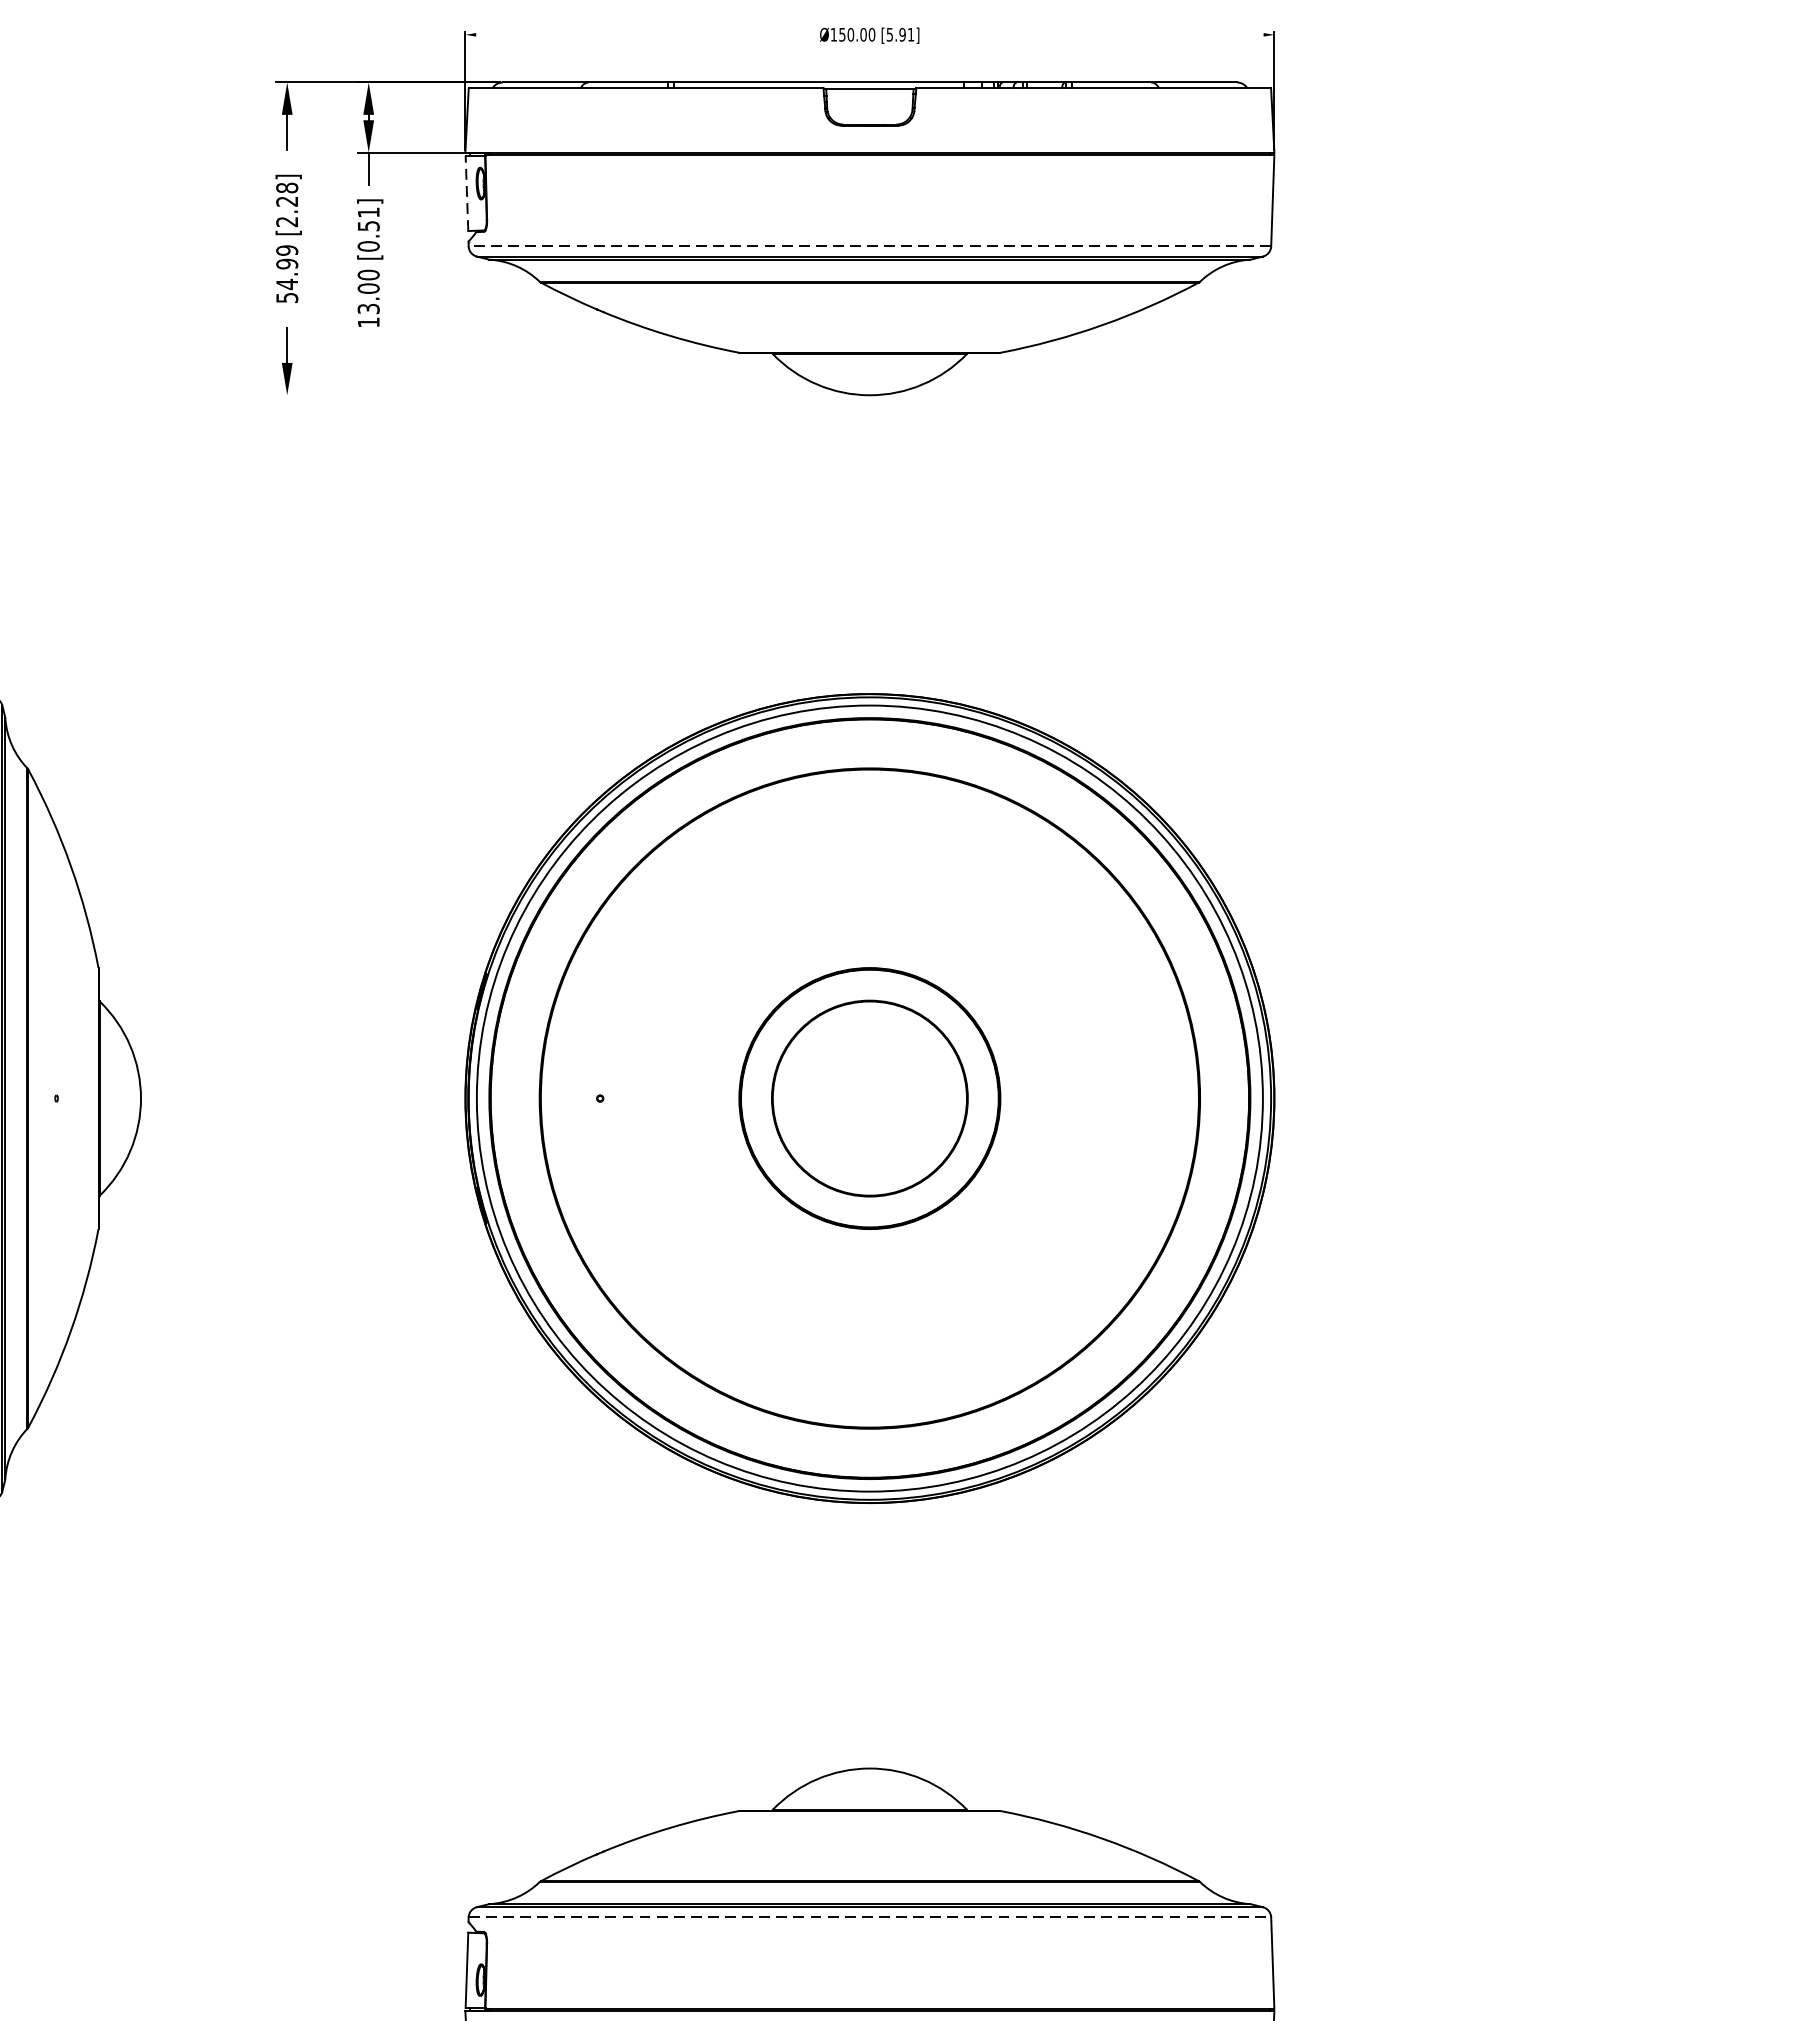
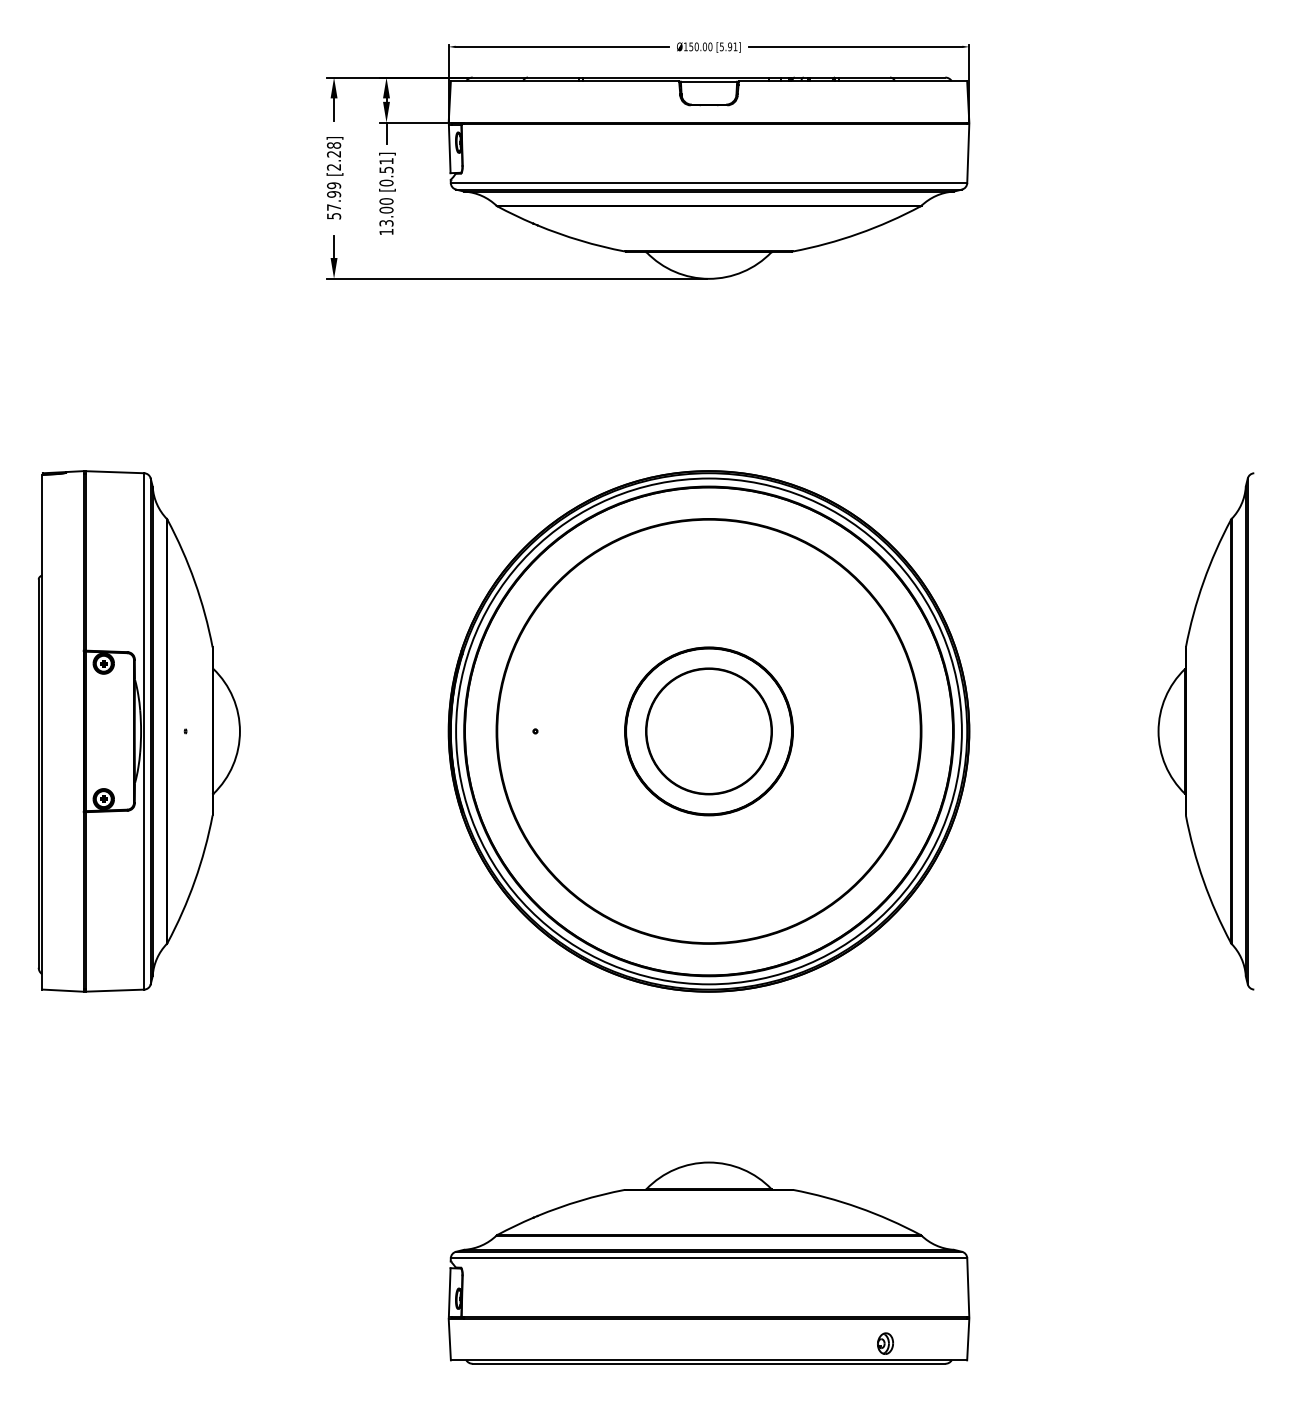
line: (640, 34) -> (561, 46), added
line: (1097, 34) -> (855, 46), added
line: (466, 192) -> (449, 148), dashed -> solid
line: (869, 247) -> (708, 183), dashed -> solid
text: (286, 284) -> (333, 207), 54.99 -> 57.99
line: (572, 394) -> (517, 278), added
part: (1641, 1098) -> (1205, 731), added
line: (870, 1917) -> (709, 1258), dashed -> solid

